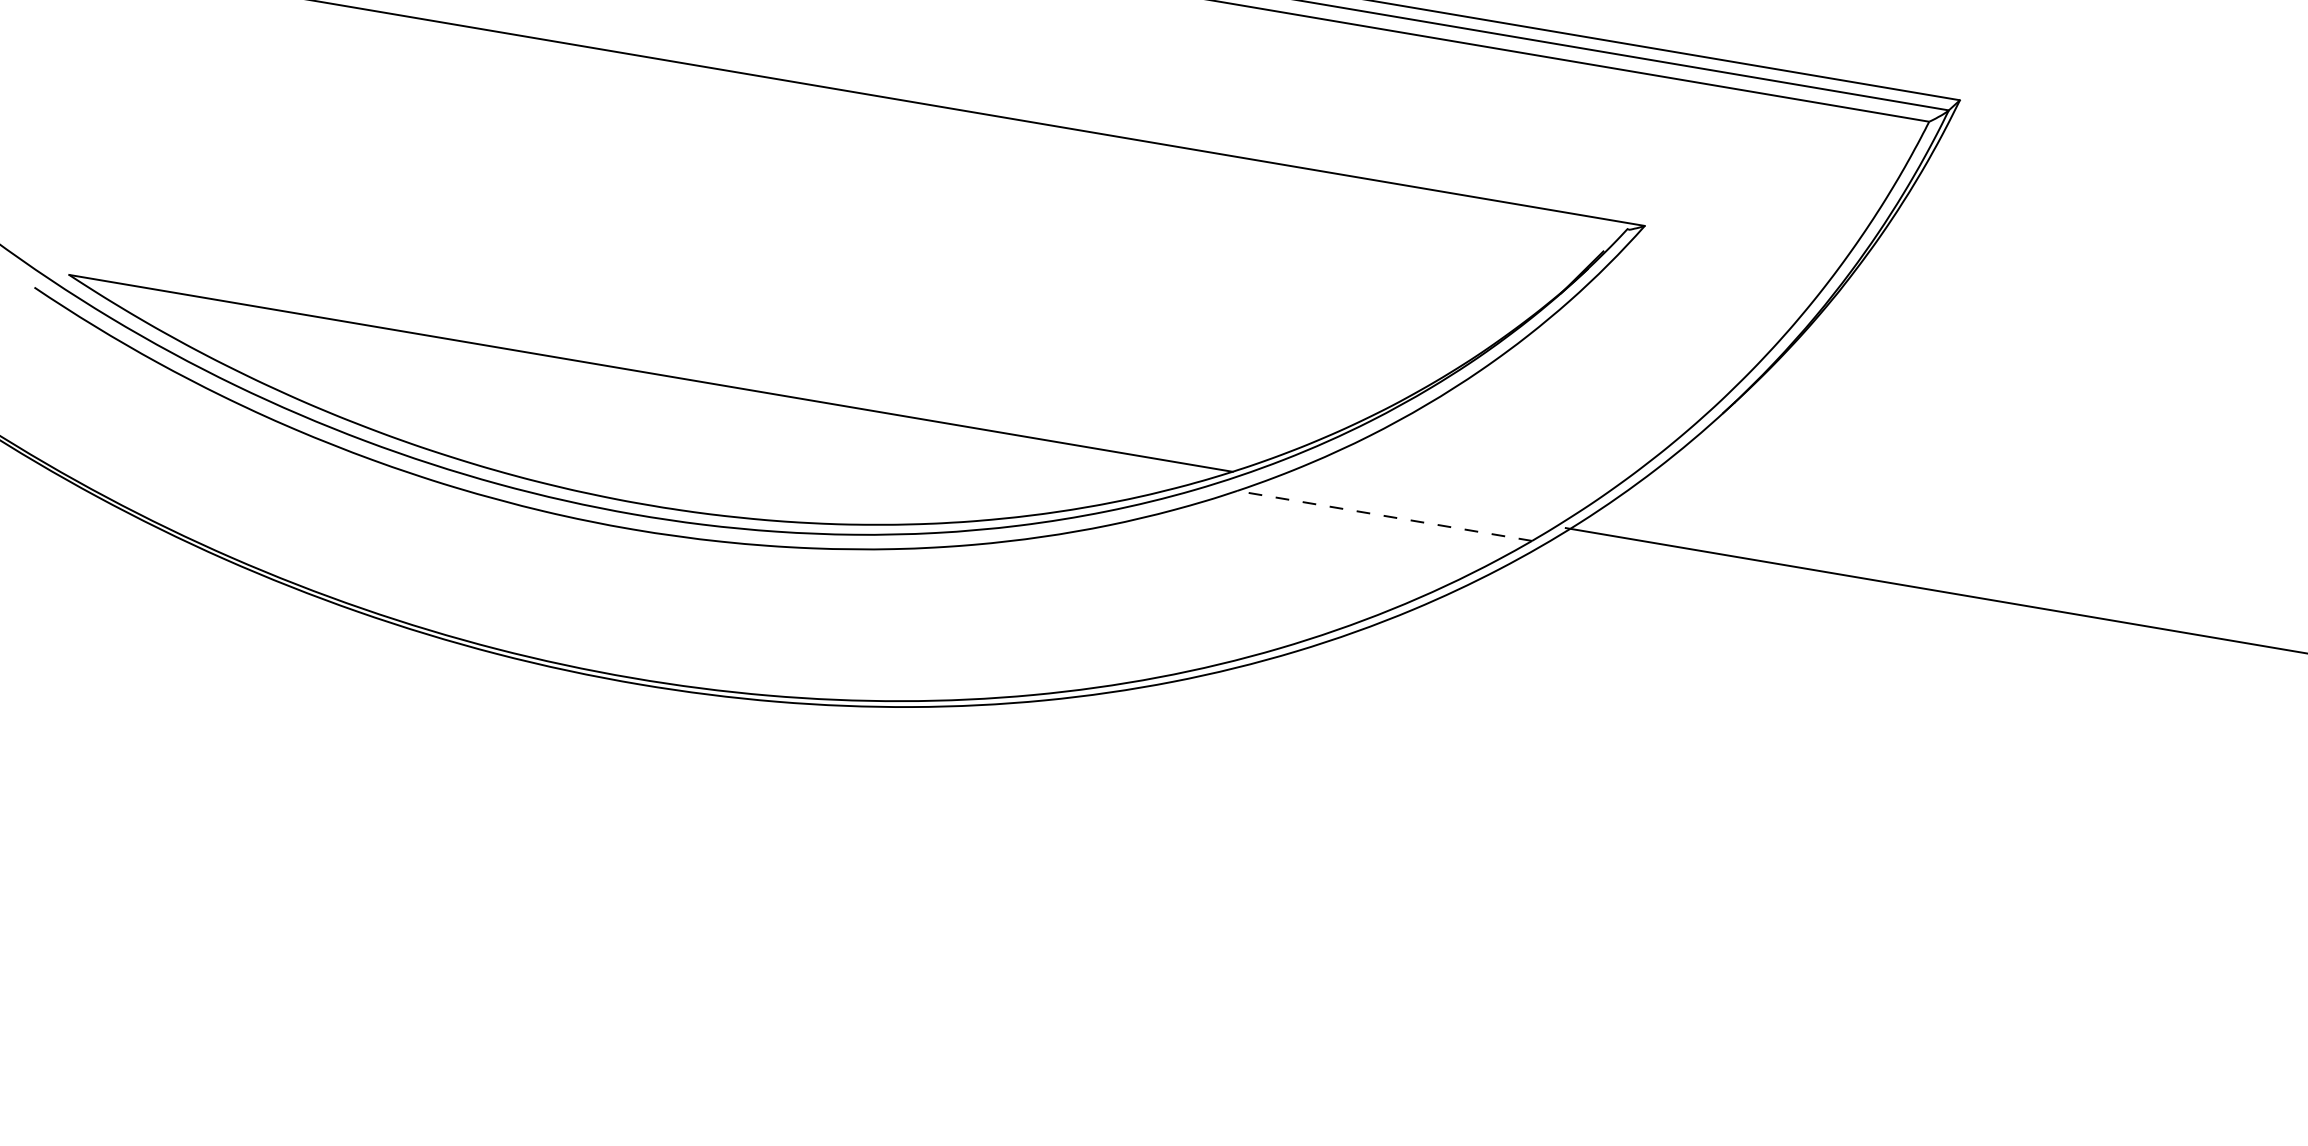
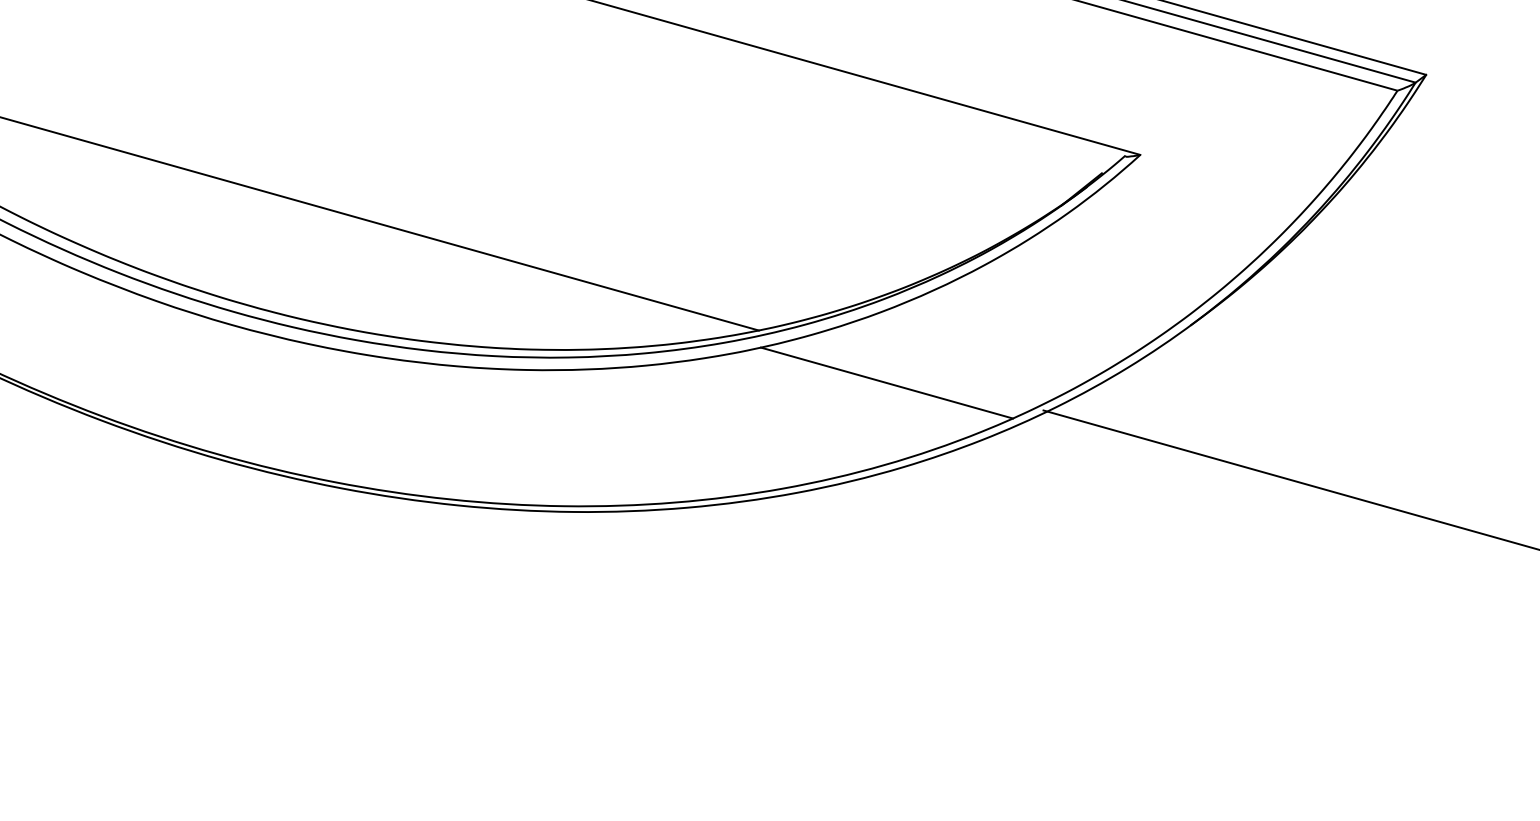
line: (1384, 515) -> (886, 382), dashed -> solid

